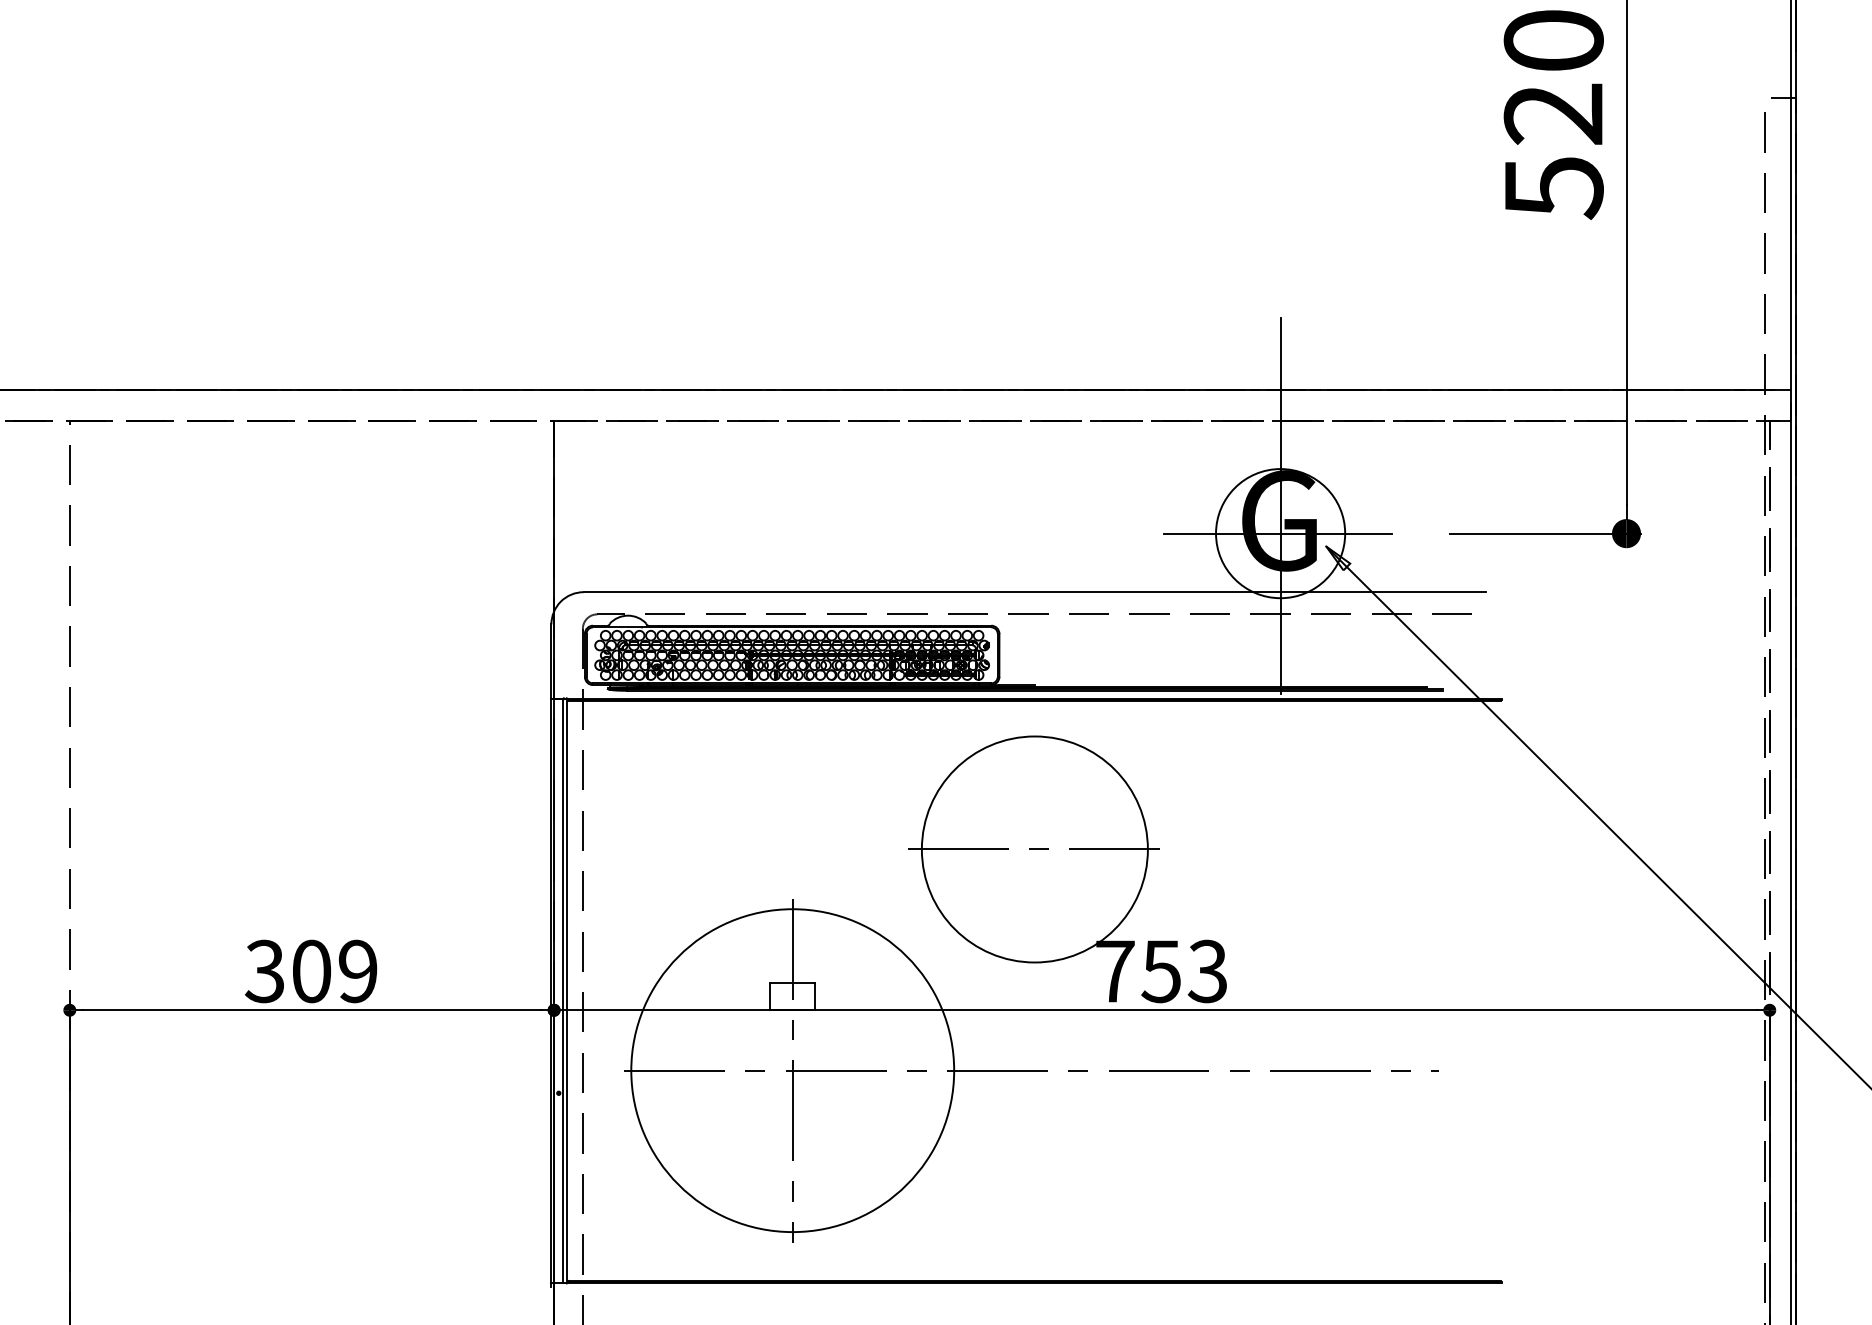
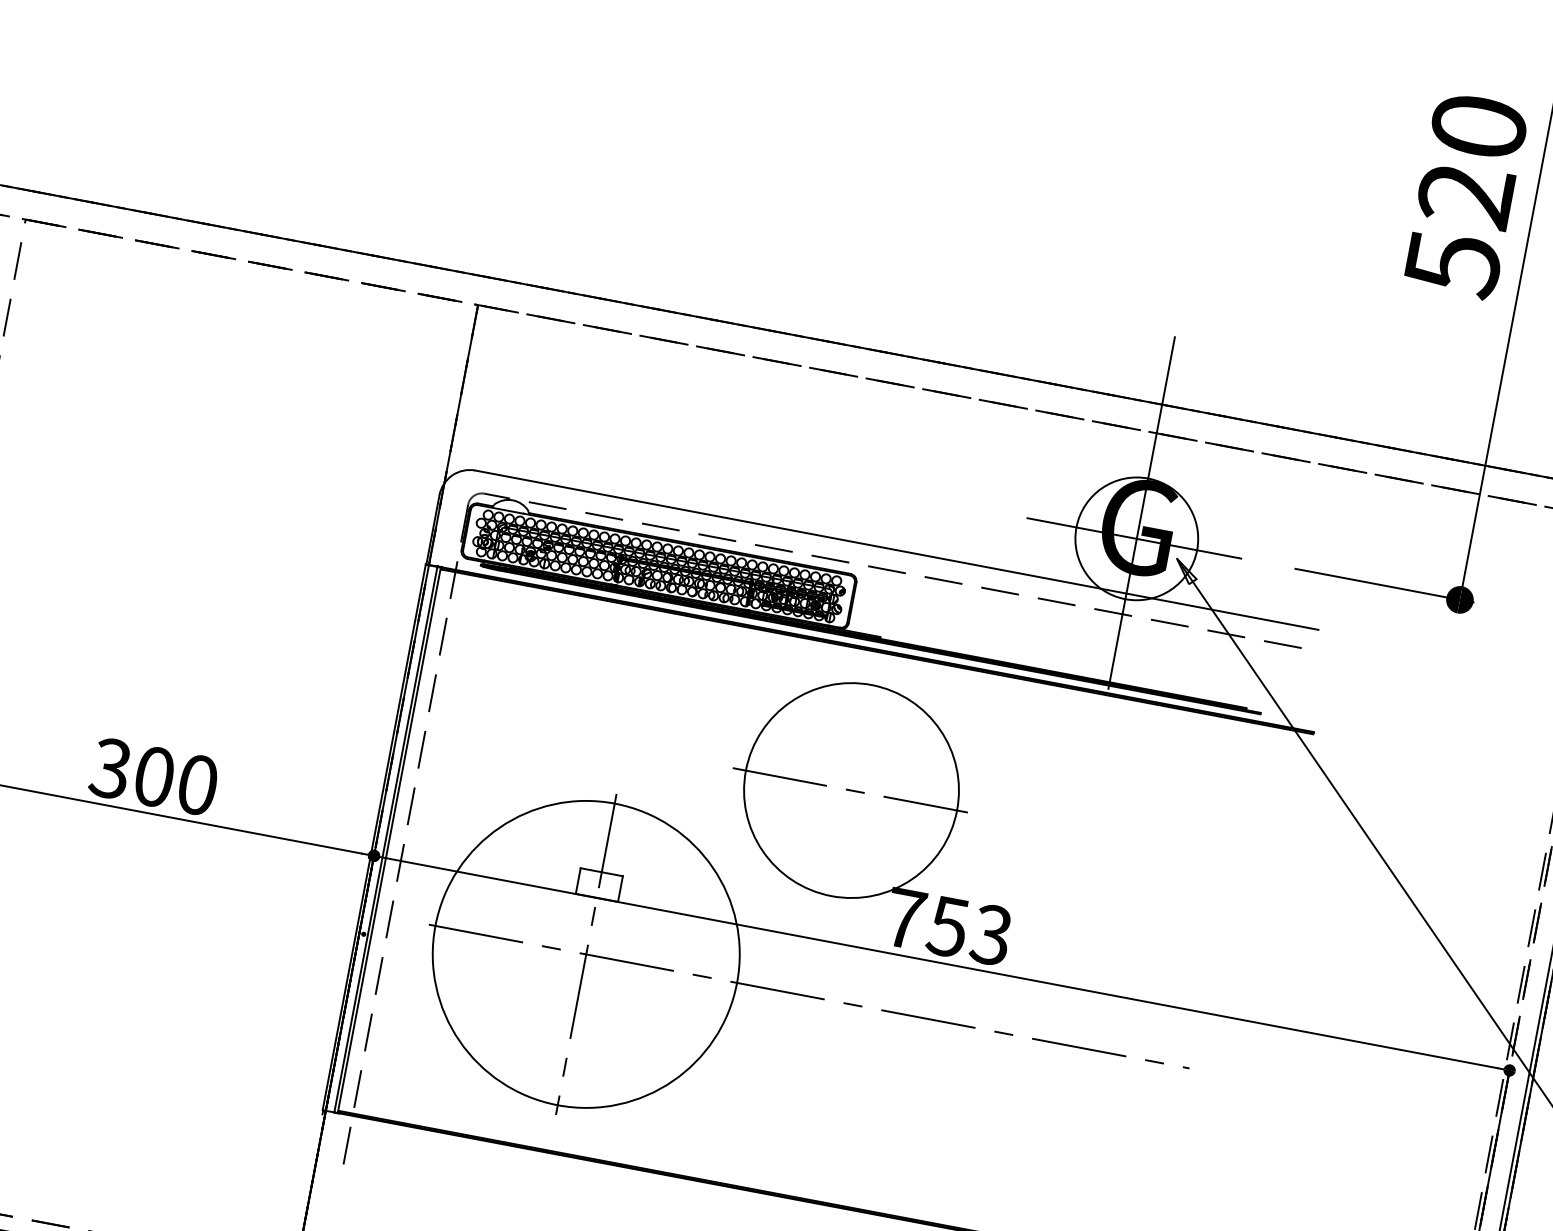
text: (357, 971) -> (197, 784), 309 -> 300

